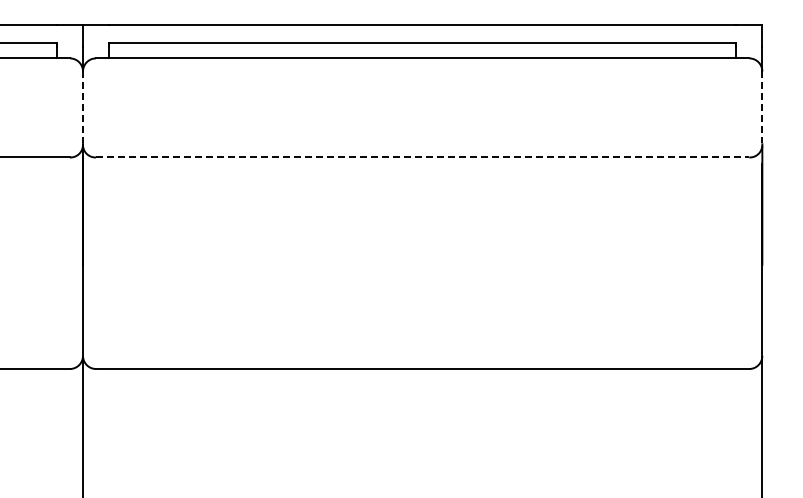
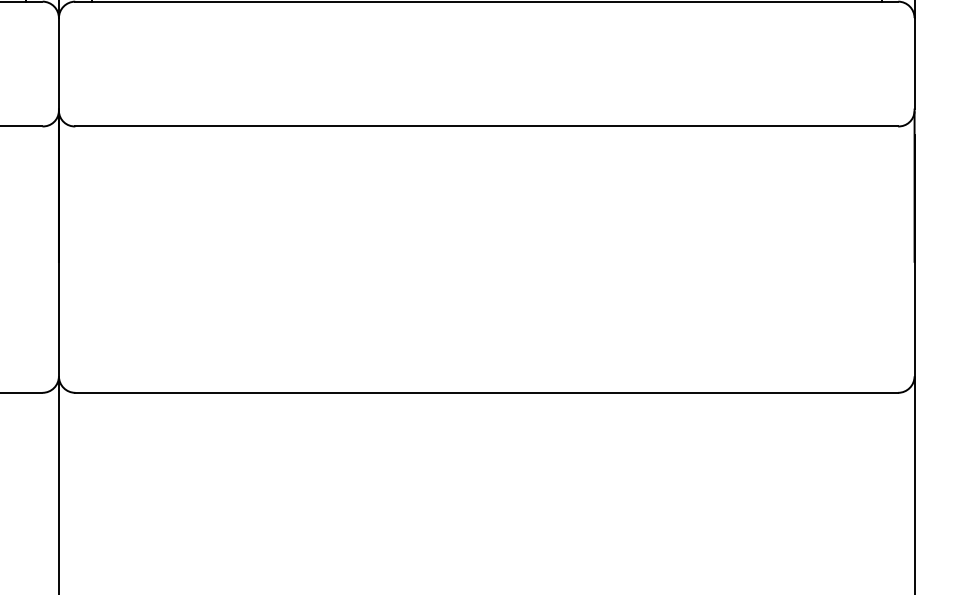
line: (83, 107) -> (59, 63), dashed -> solid
line: (762, 107) -> (914, 63), dashed -> solid
line: (422, 157) -> (486, 126), dashed -> solid

